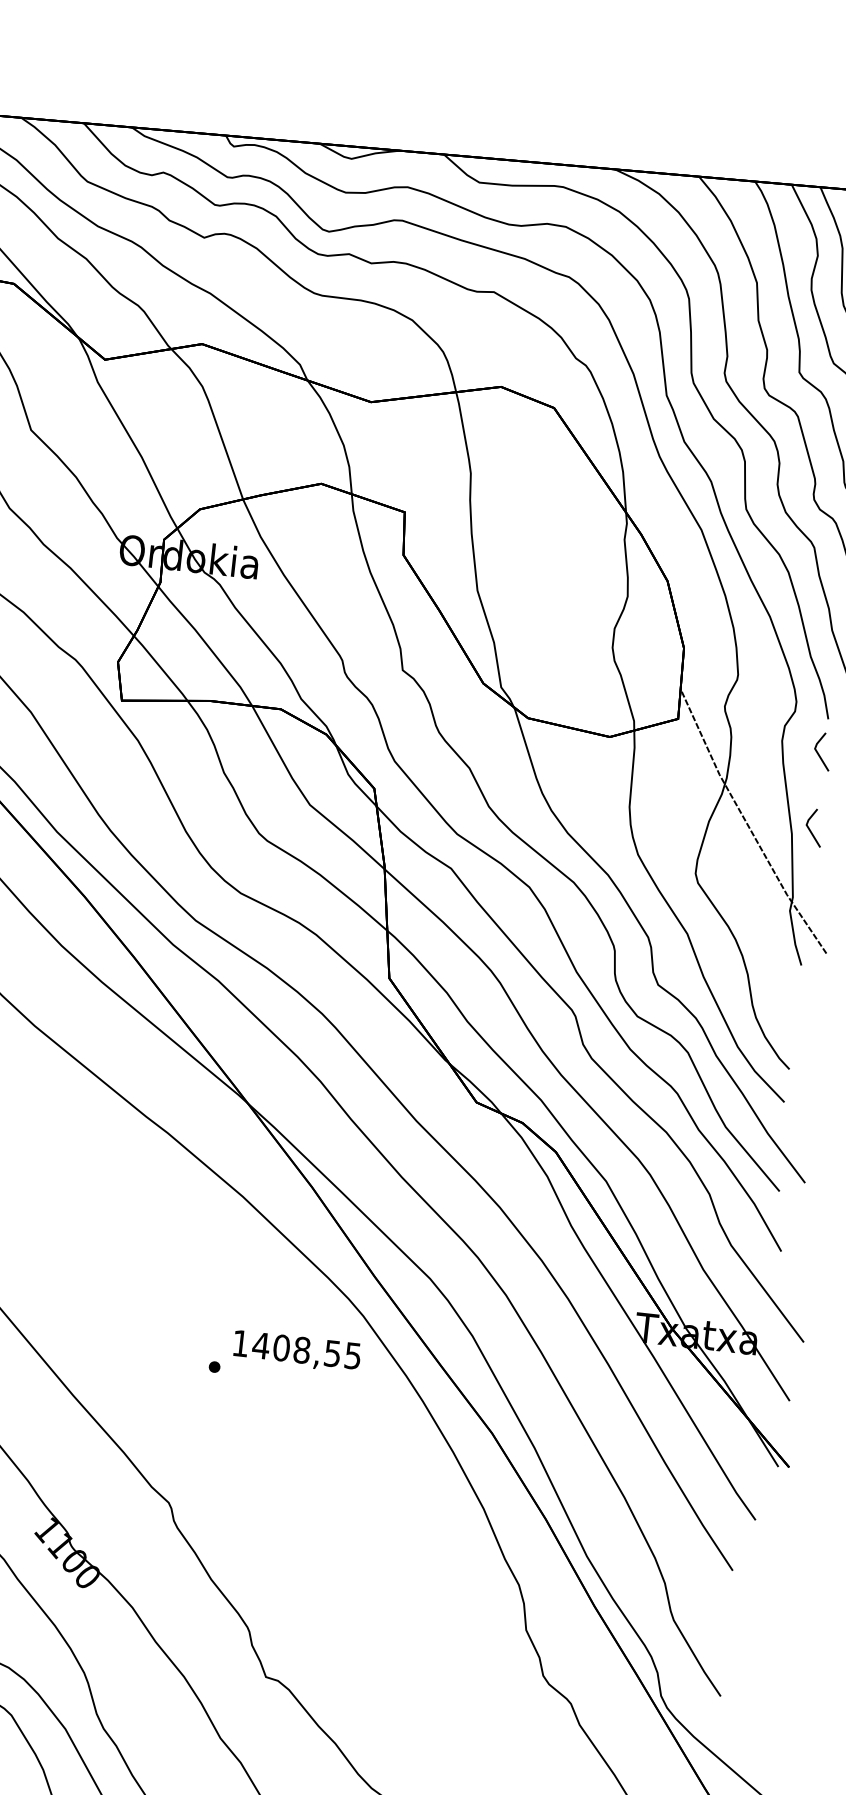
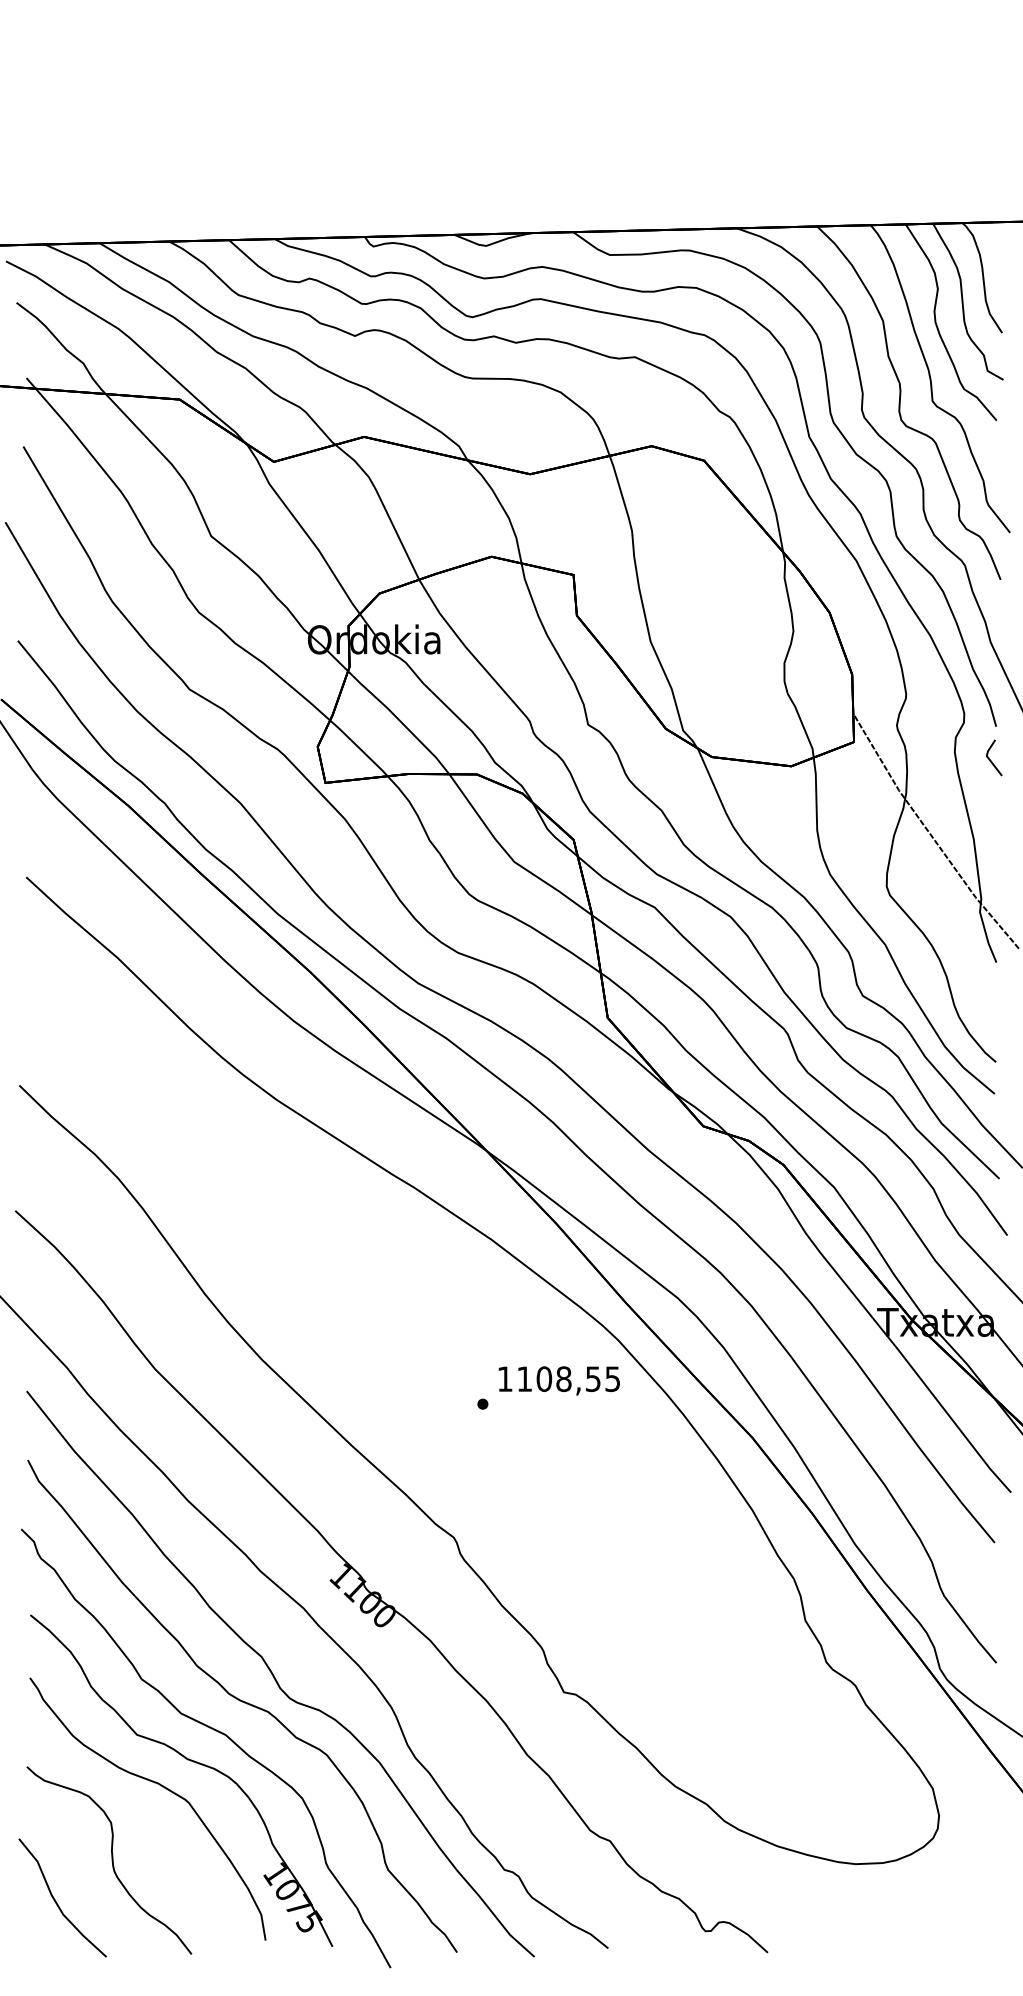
line: (811, 830) -> (991, 833), removed
text: (260, 1345) -> (524, 1378), 1408,55 -> 1108,55

